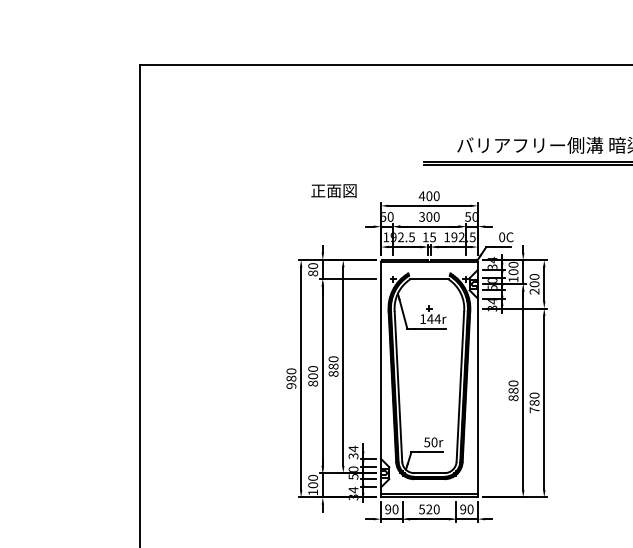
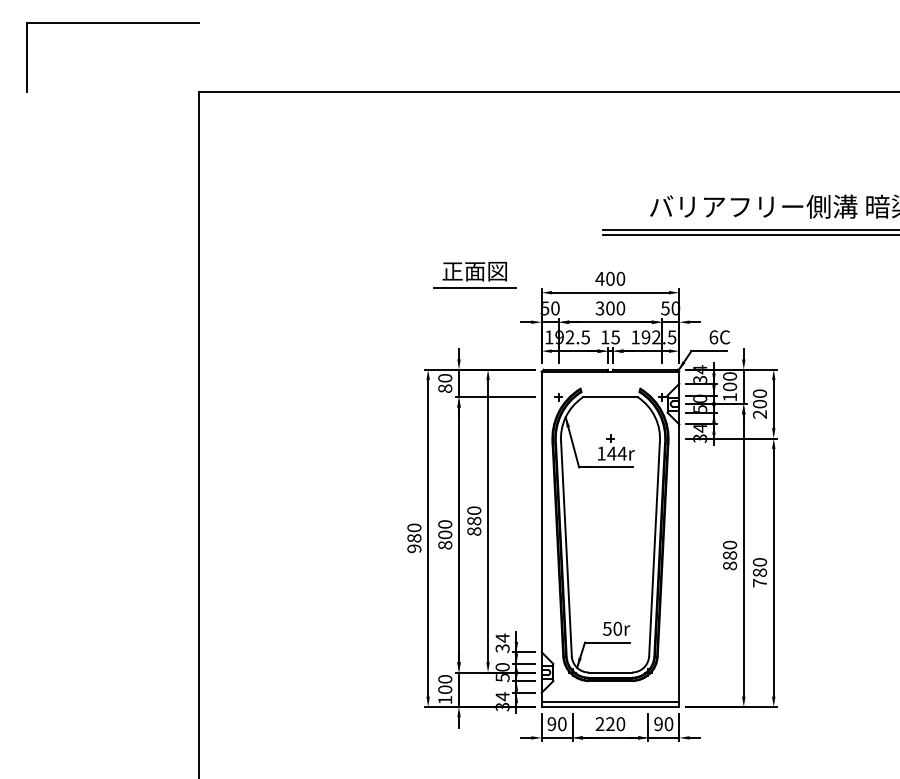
part: (79, 16) -> (113, 23), added
line: (334, 202) -> (475, 287), added
text: (502, 236) -> (714, 336), 0C -> 6C
text: (421, 509) -> (599, 724), 520 -> 220

